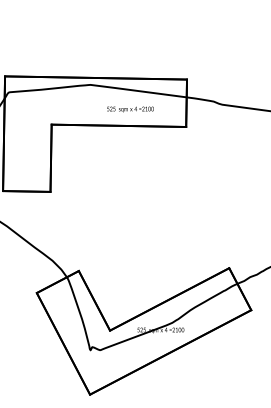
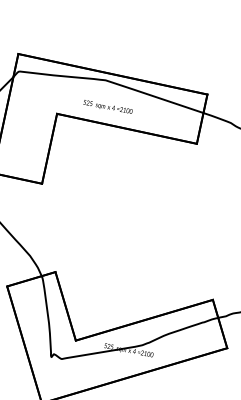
text: (130, 109) -> (107, 107), moved

